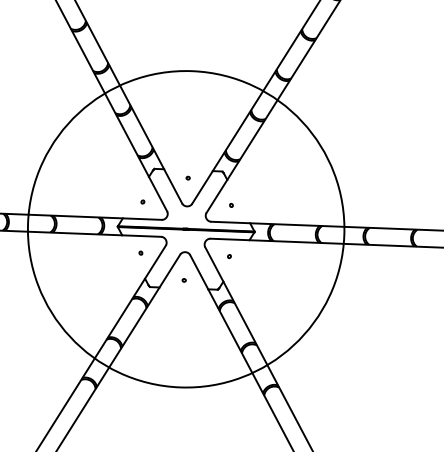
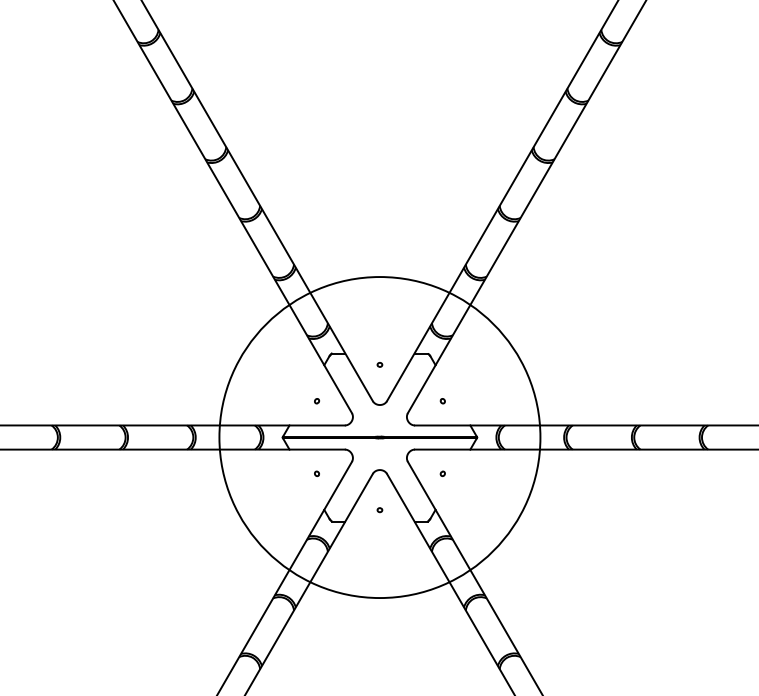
circle: (185, 229) -> (379, 437), size x0.71

